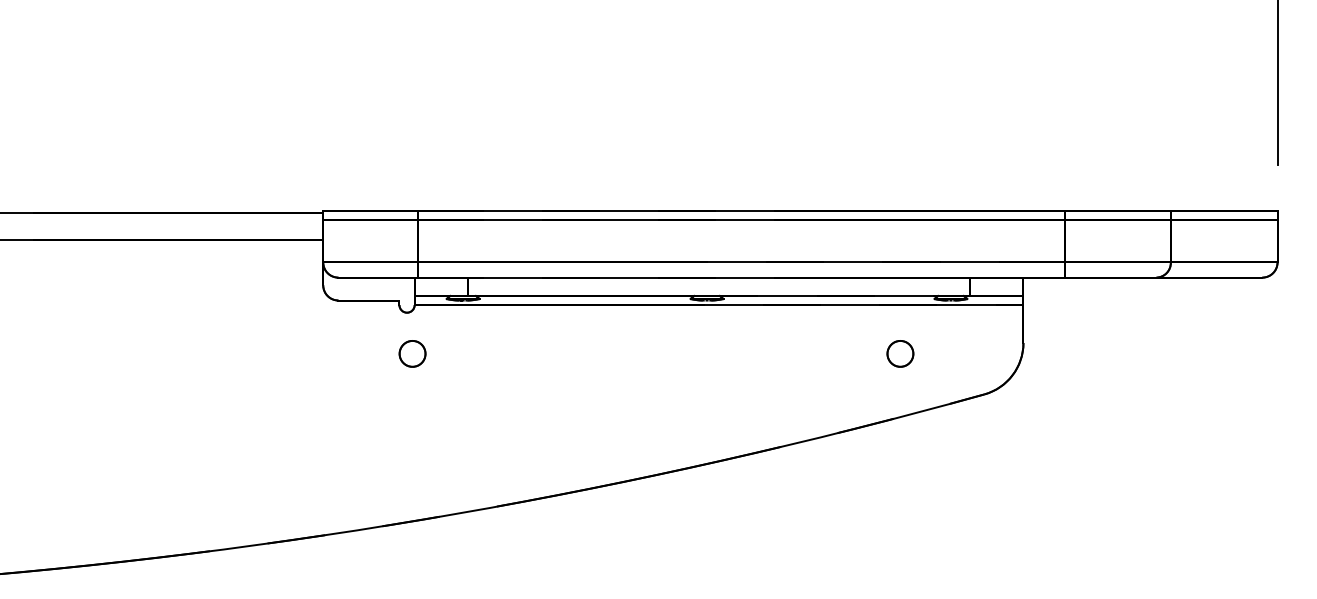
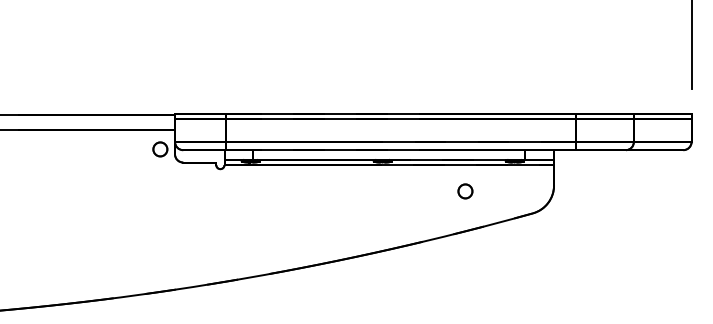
circle: (412, 353) -> (160, 149), moved
circle: (900, 353) -> (465, 191), moved

